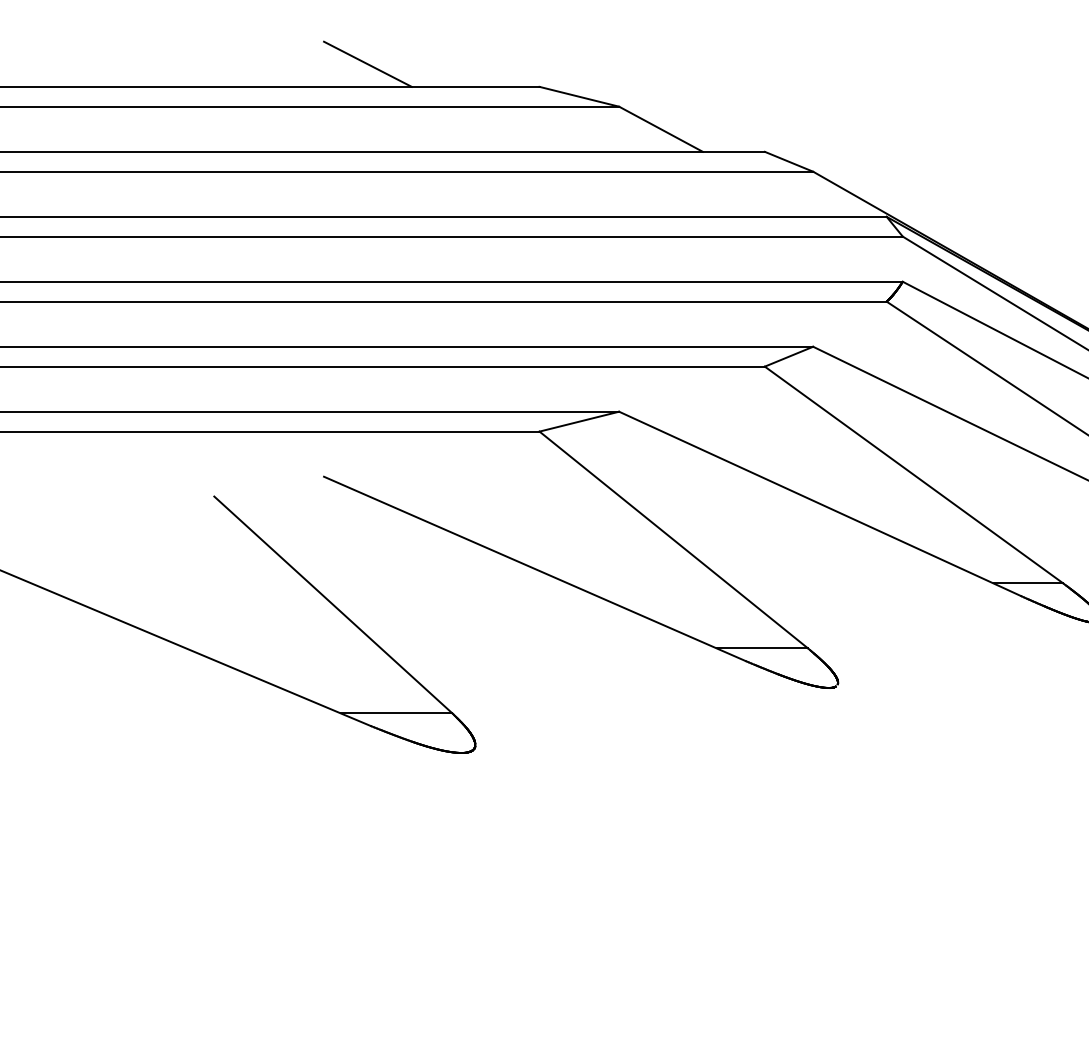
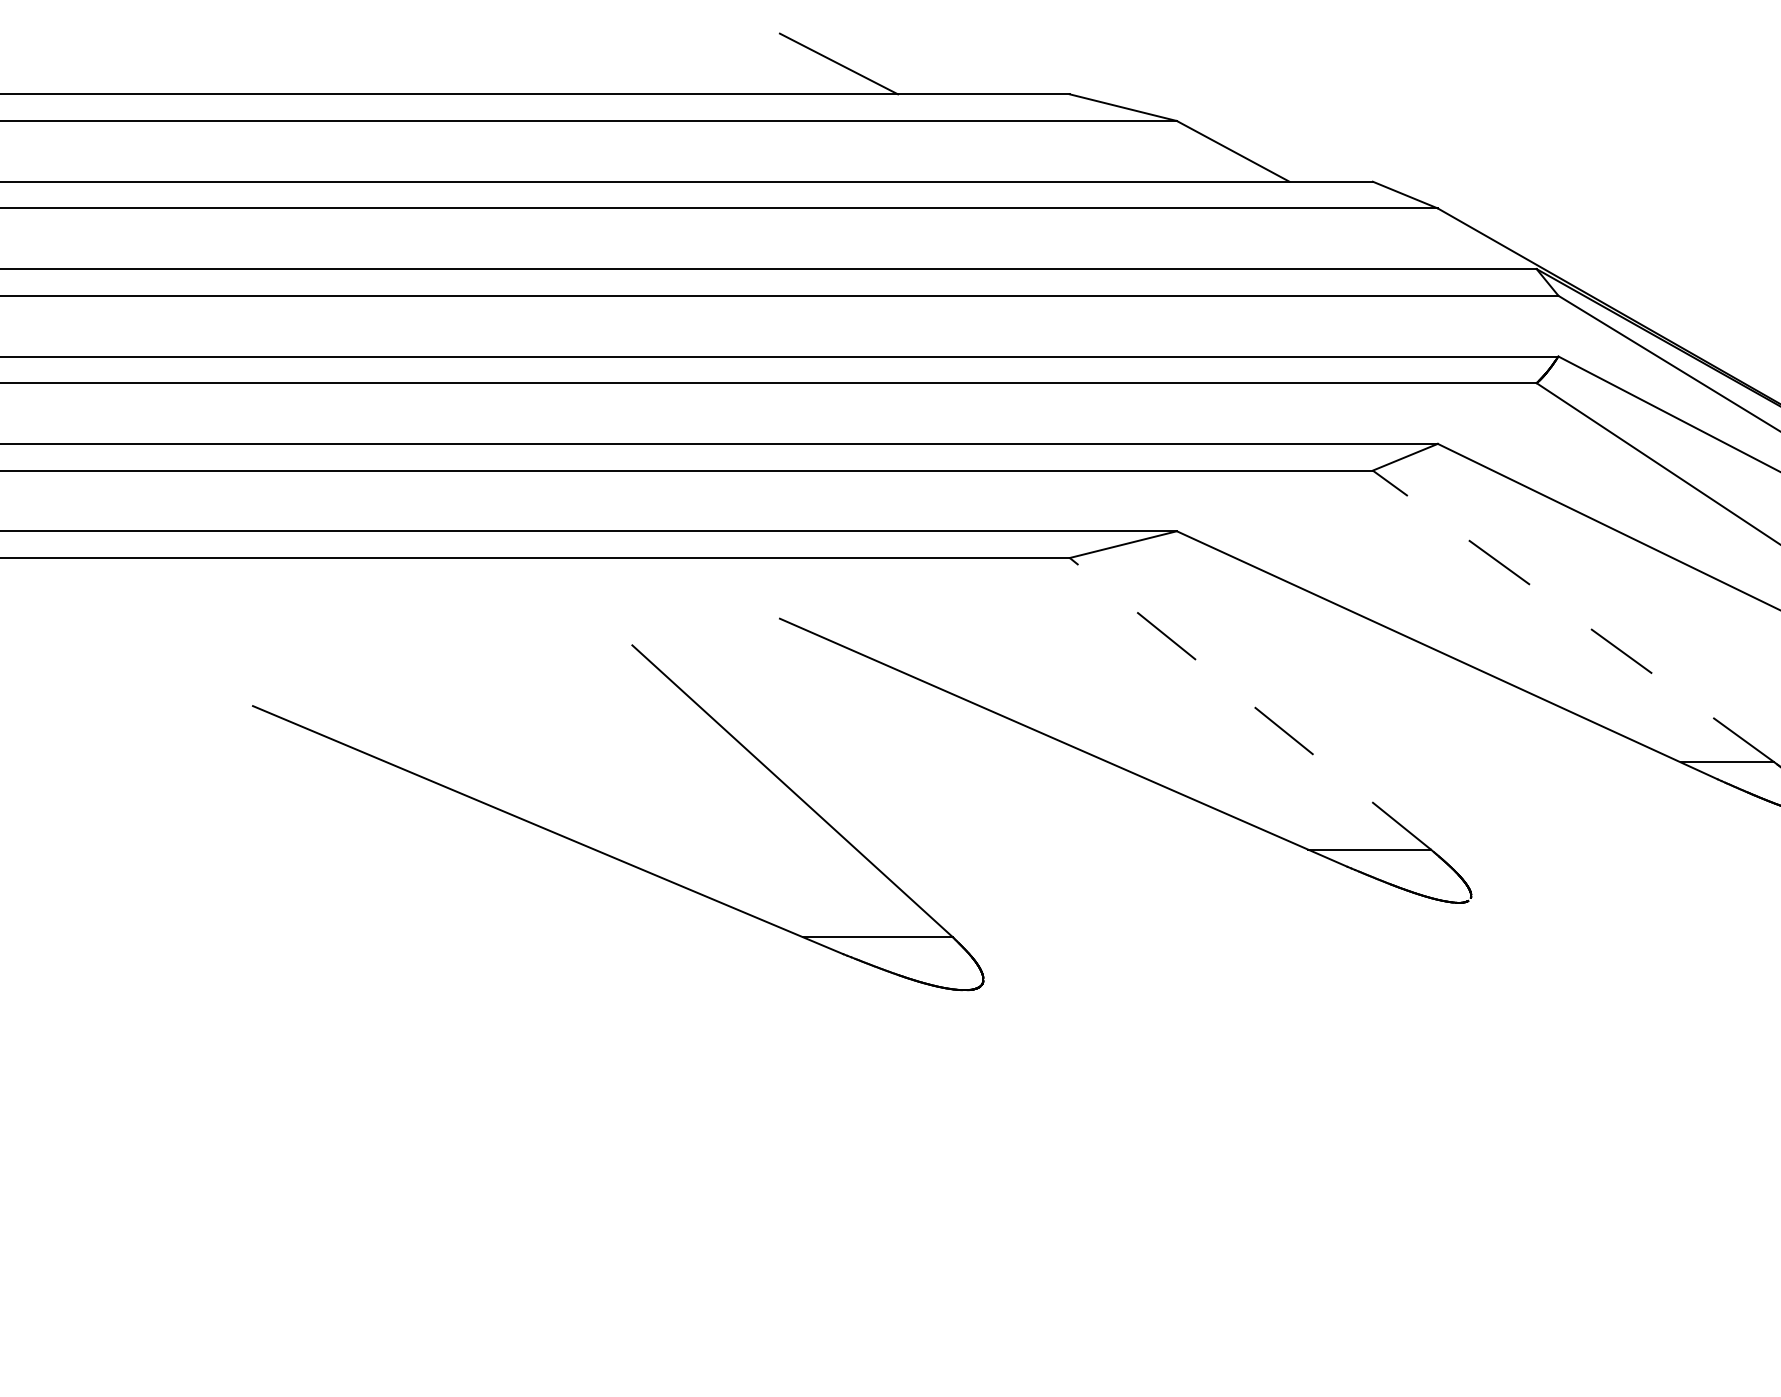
line: (914, 475) -> (1573, 616), solid -> dashed
line: (673, 539) -> (1250, 703), solid -> dashed

